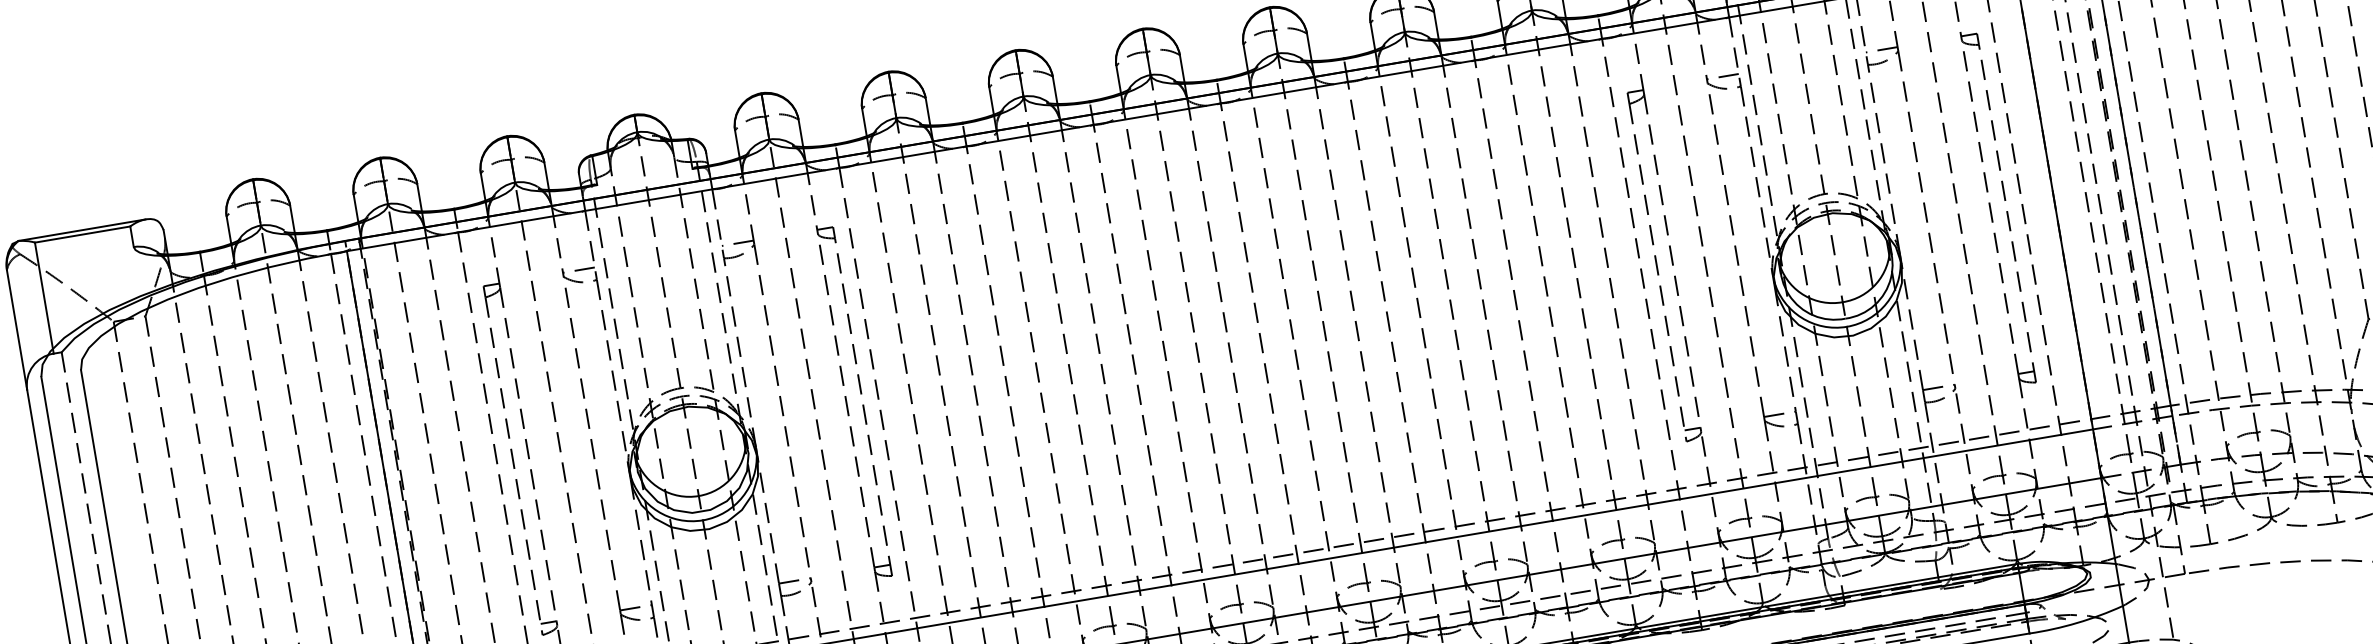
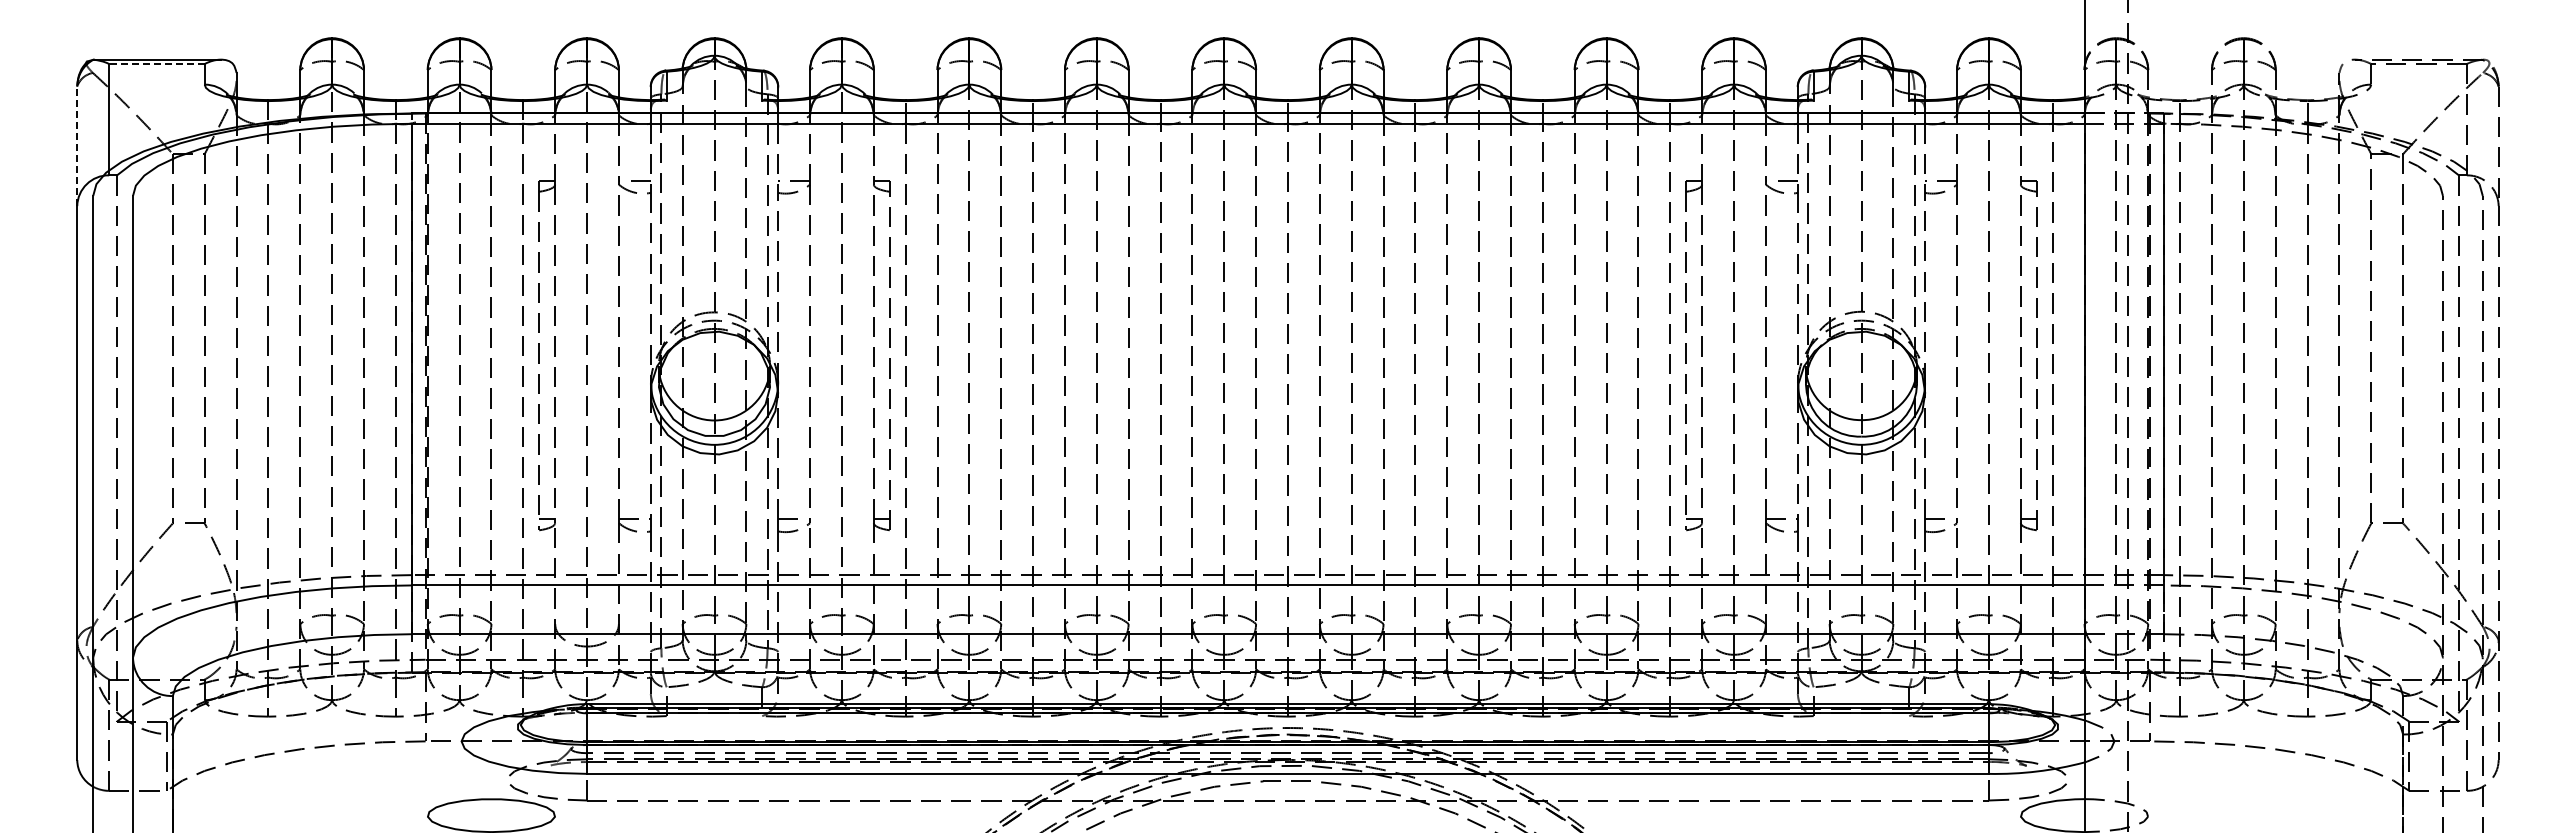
line: (82, 235) -> (156, 64), solid -> dashed
line: (17, 330) -> (77, 146), solid -> dashed

